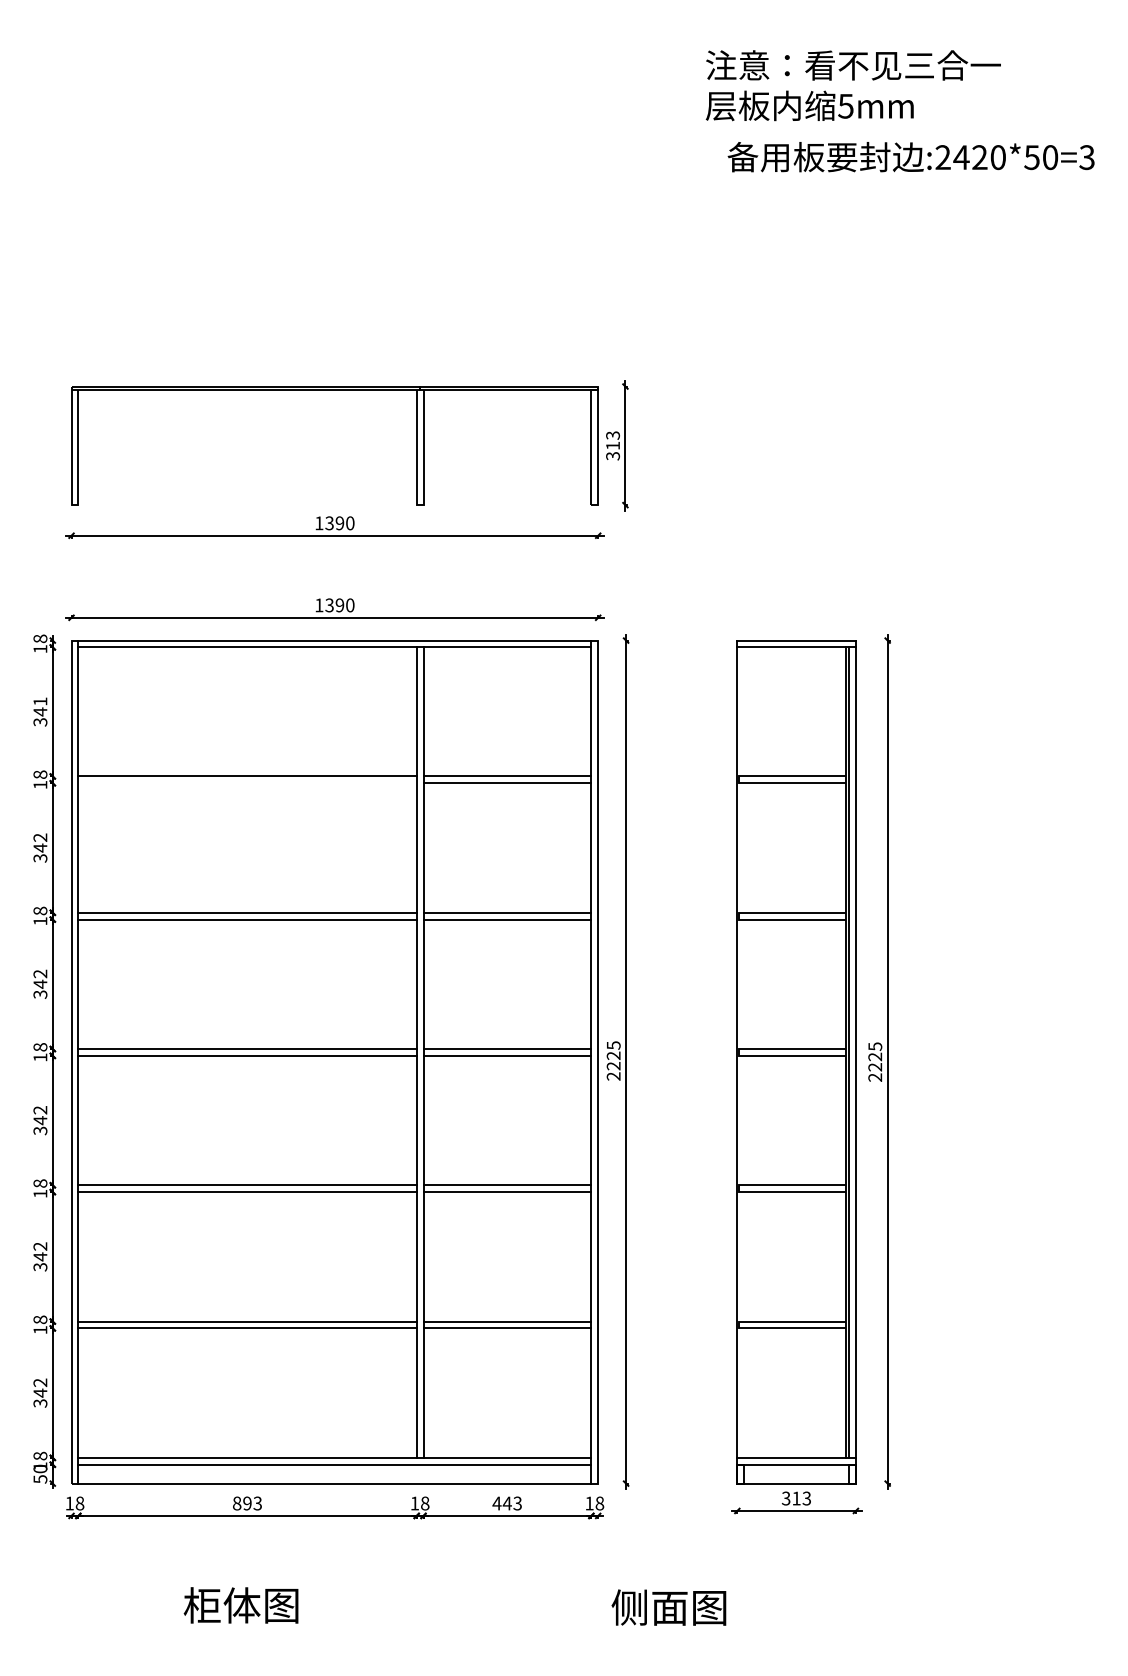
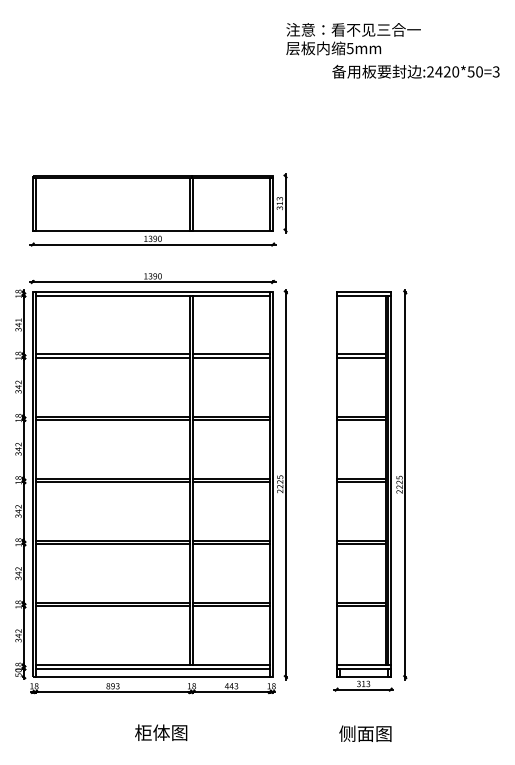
text: (853, 86) -> (353, 39), moved
line: (333, 504) -> (152, 230), added
line: (246, 783) -> (112, 357), added
text: (241, 1604) -> (161, 732), moved
text: (669, 1607) -> (365, 733), moved

